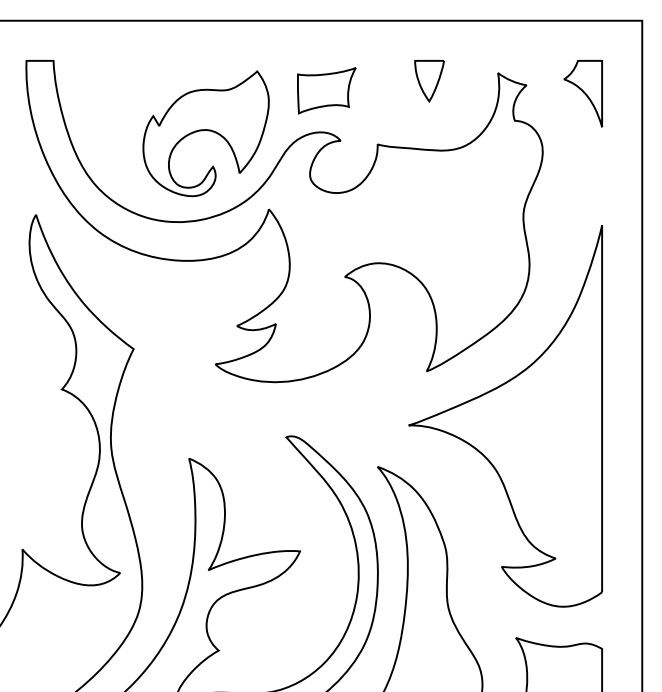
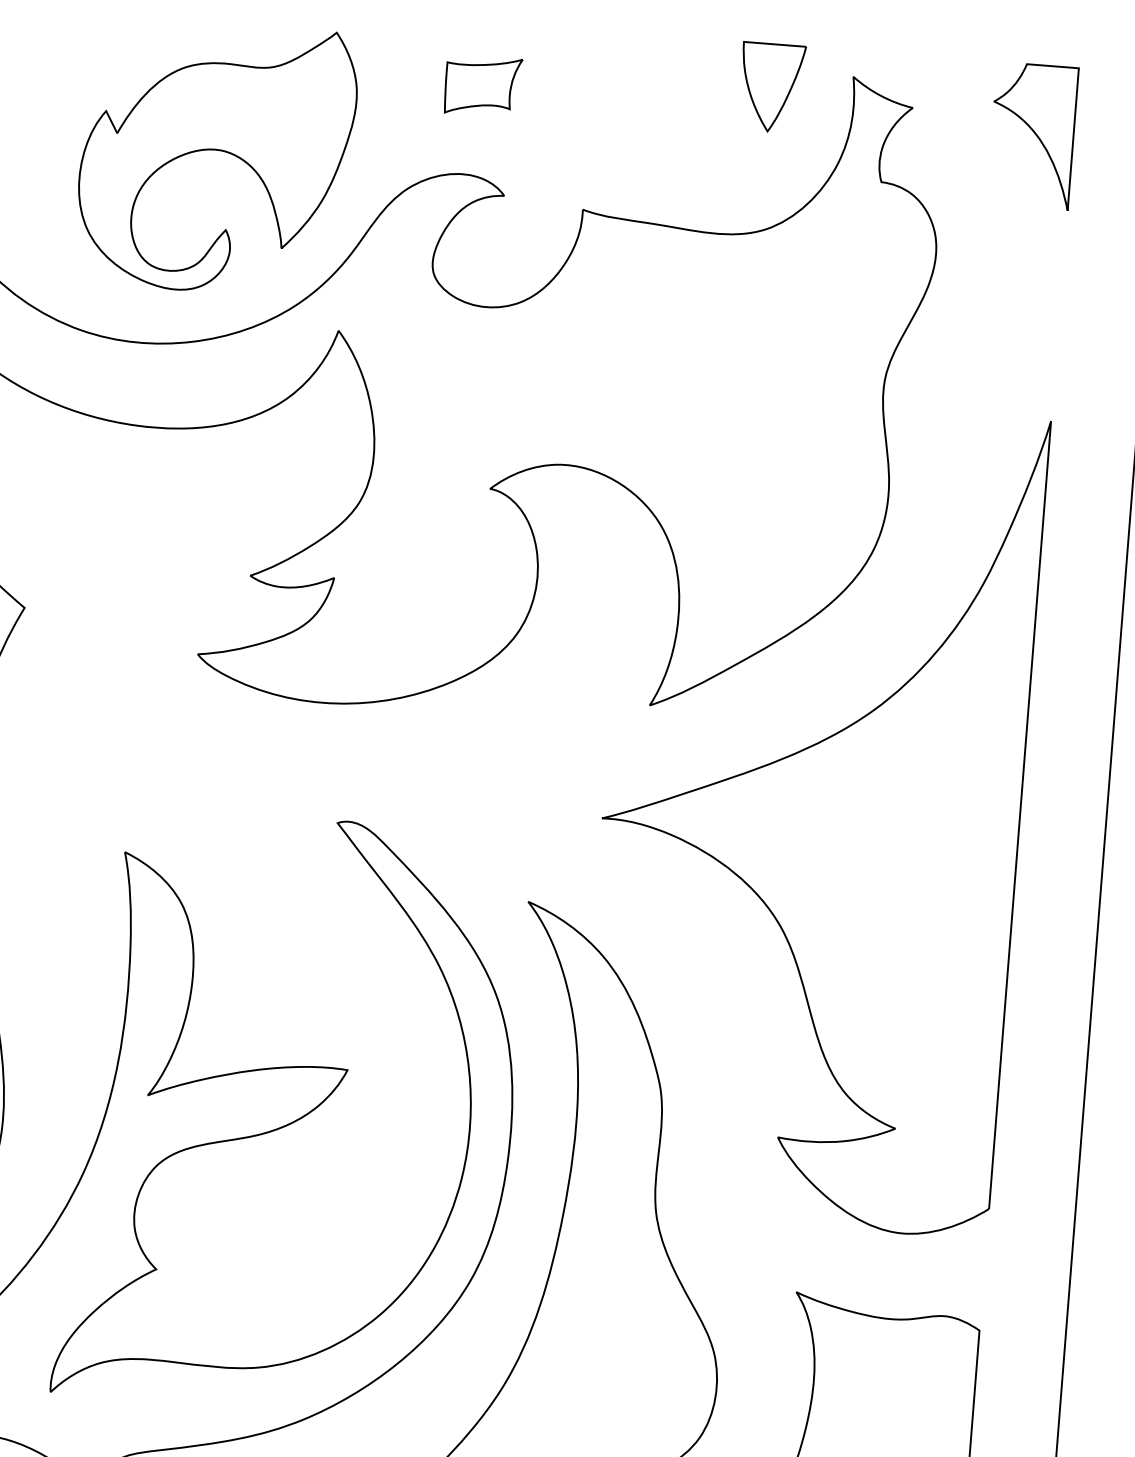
part: (429, 81) -> (771, 88), moved
part: (326, 90) -> (482, 85), size x0.6

